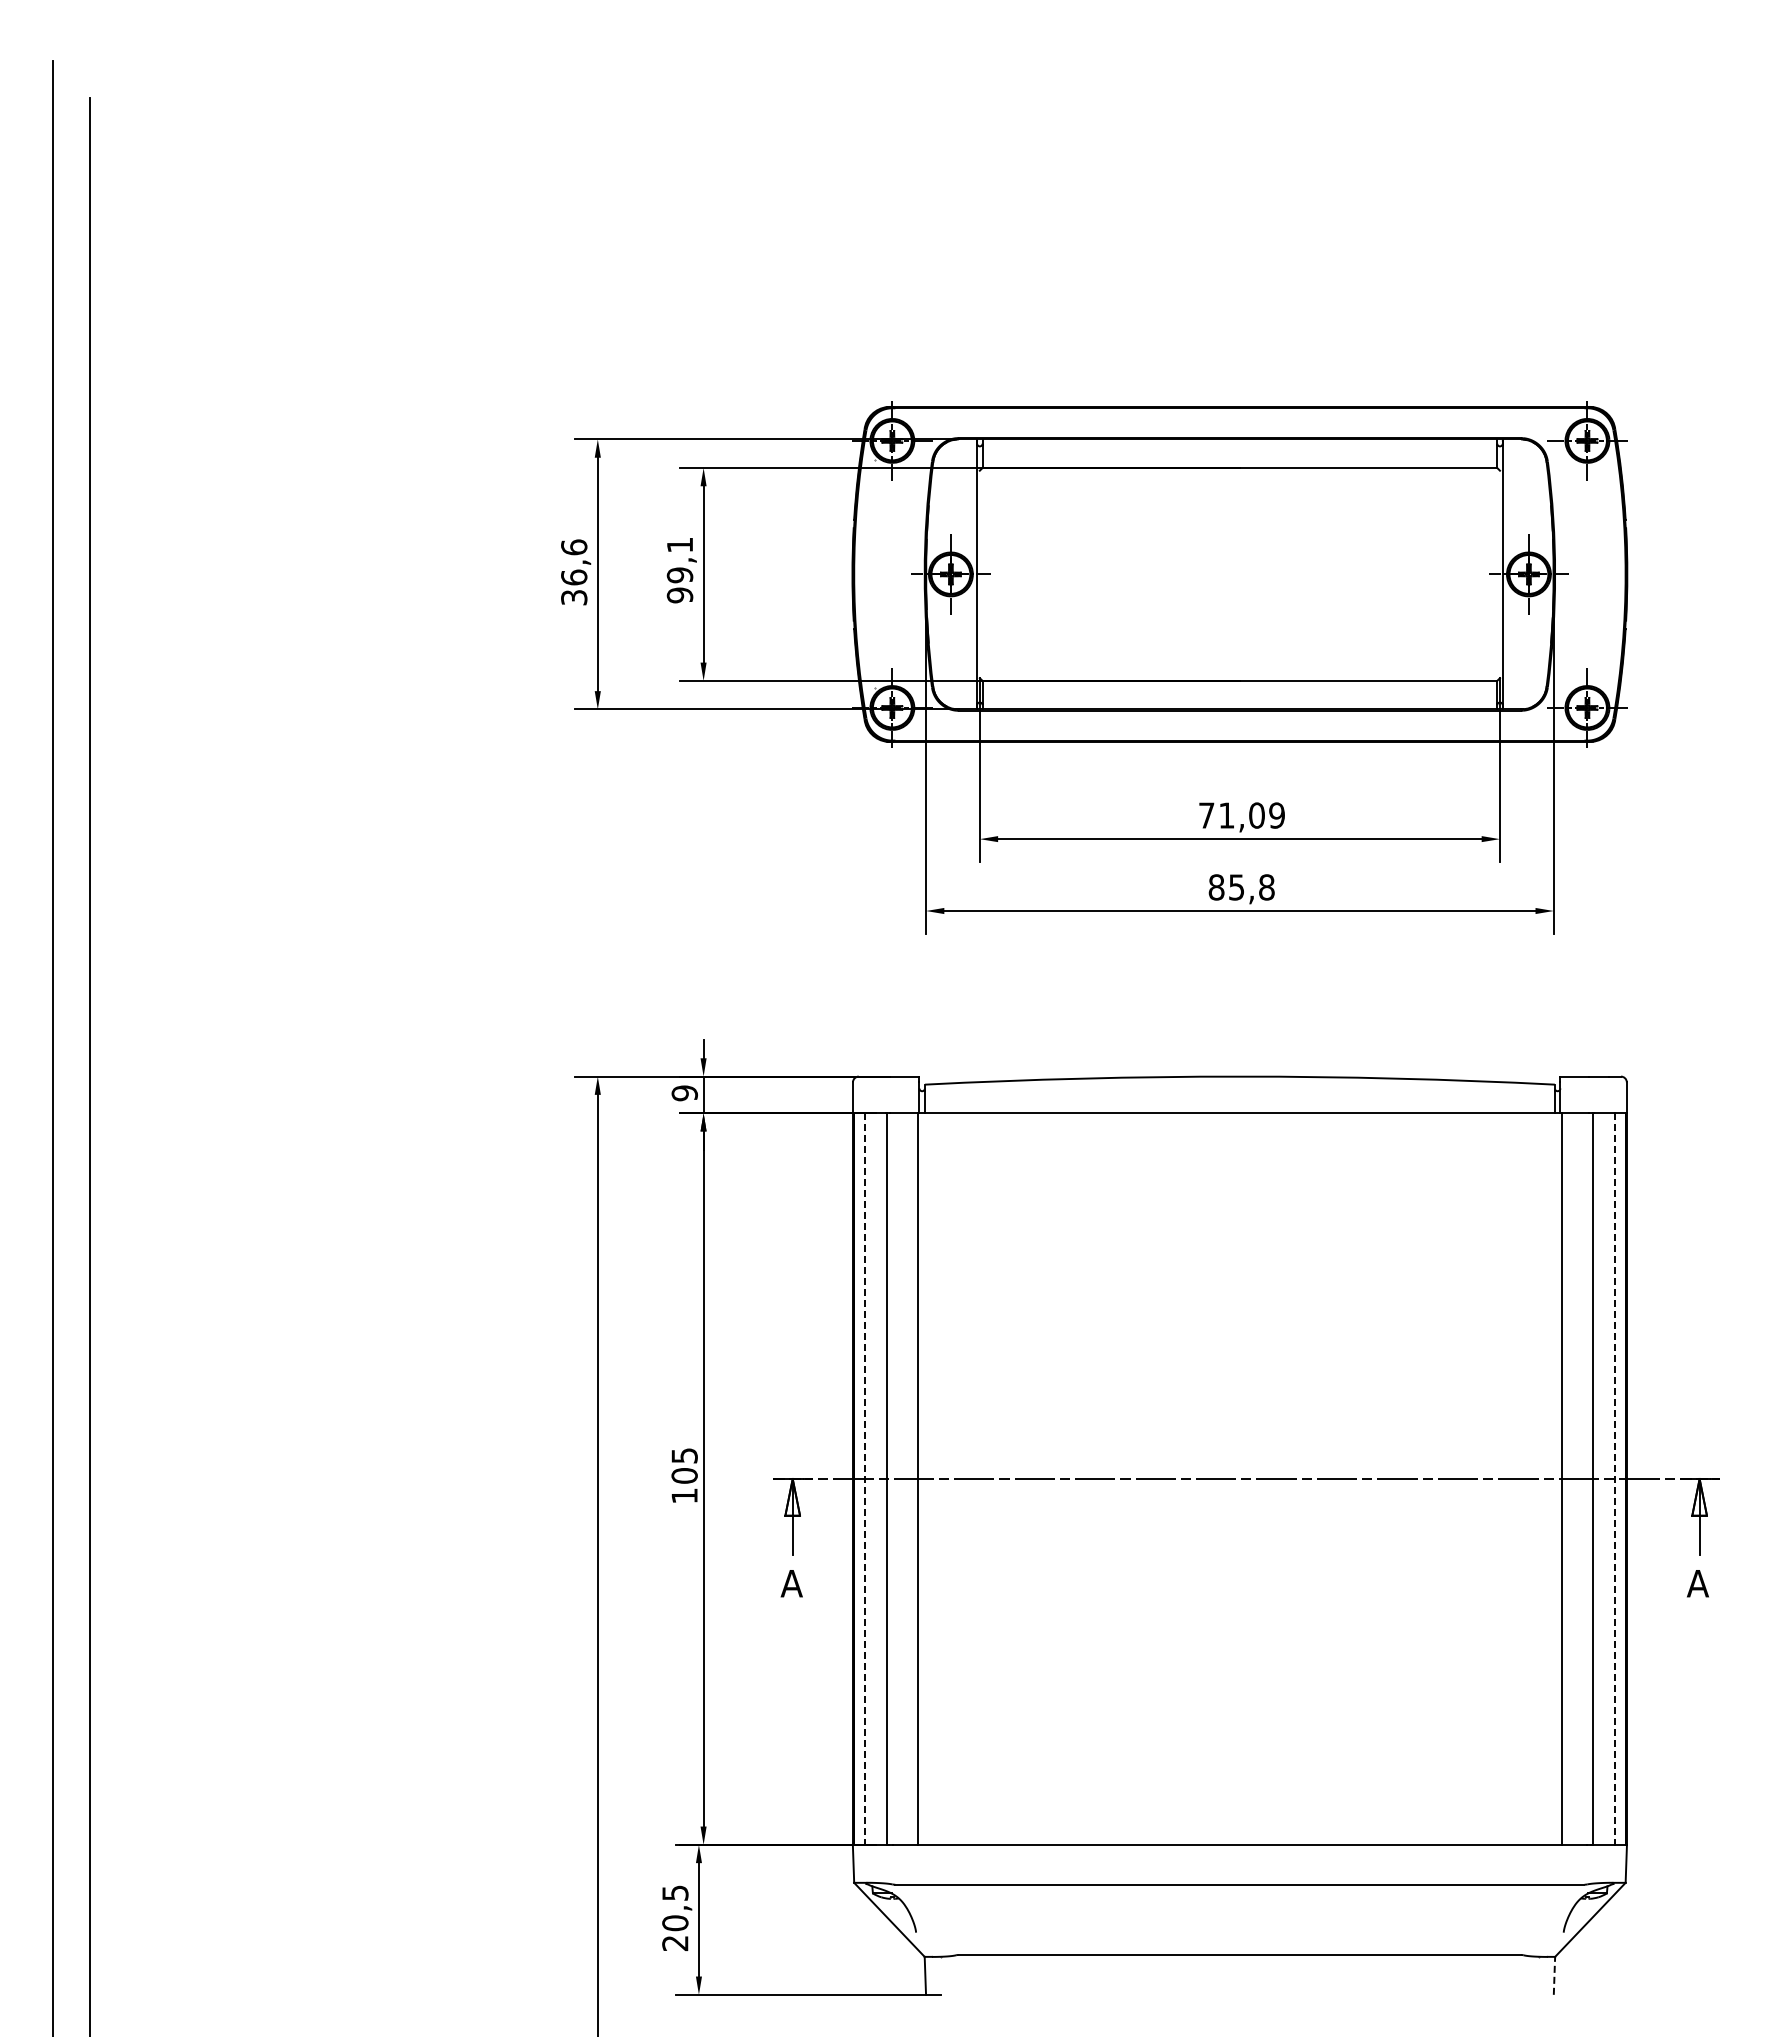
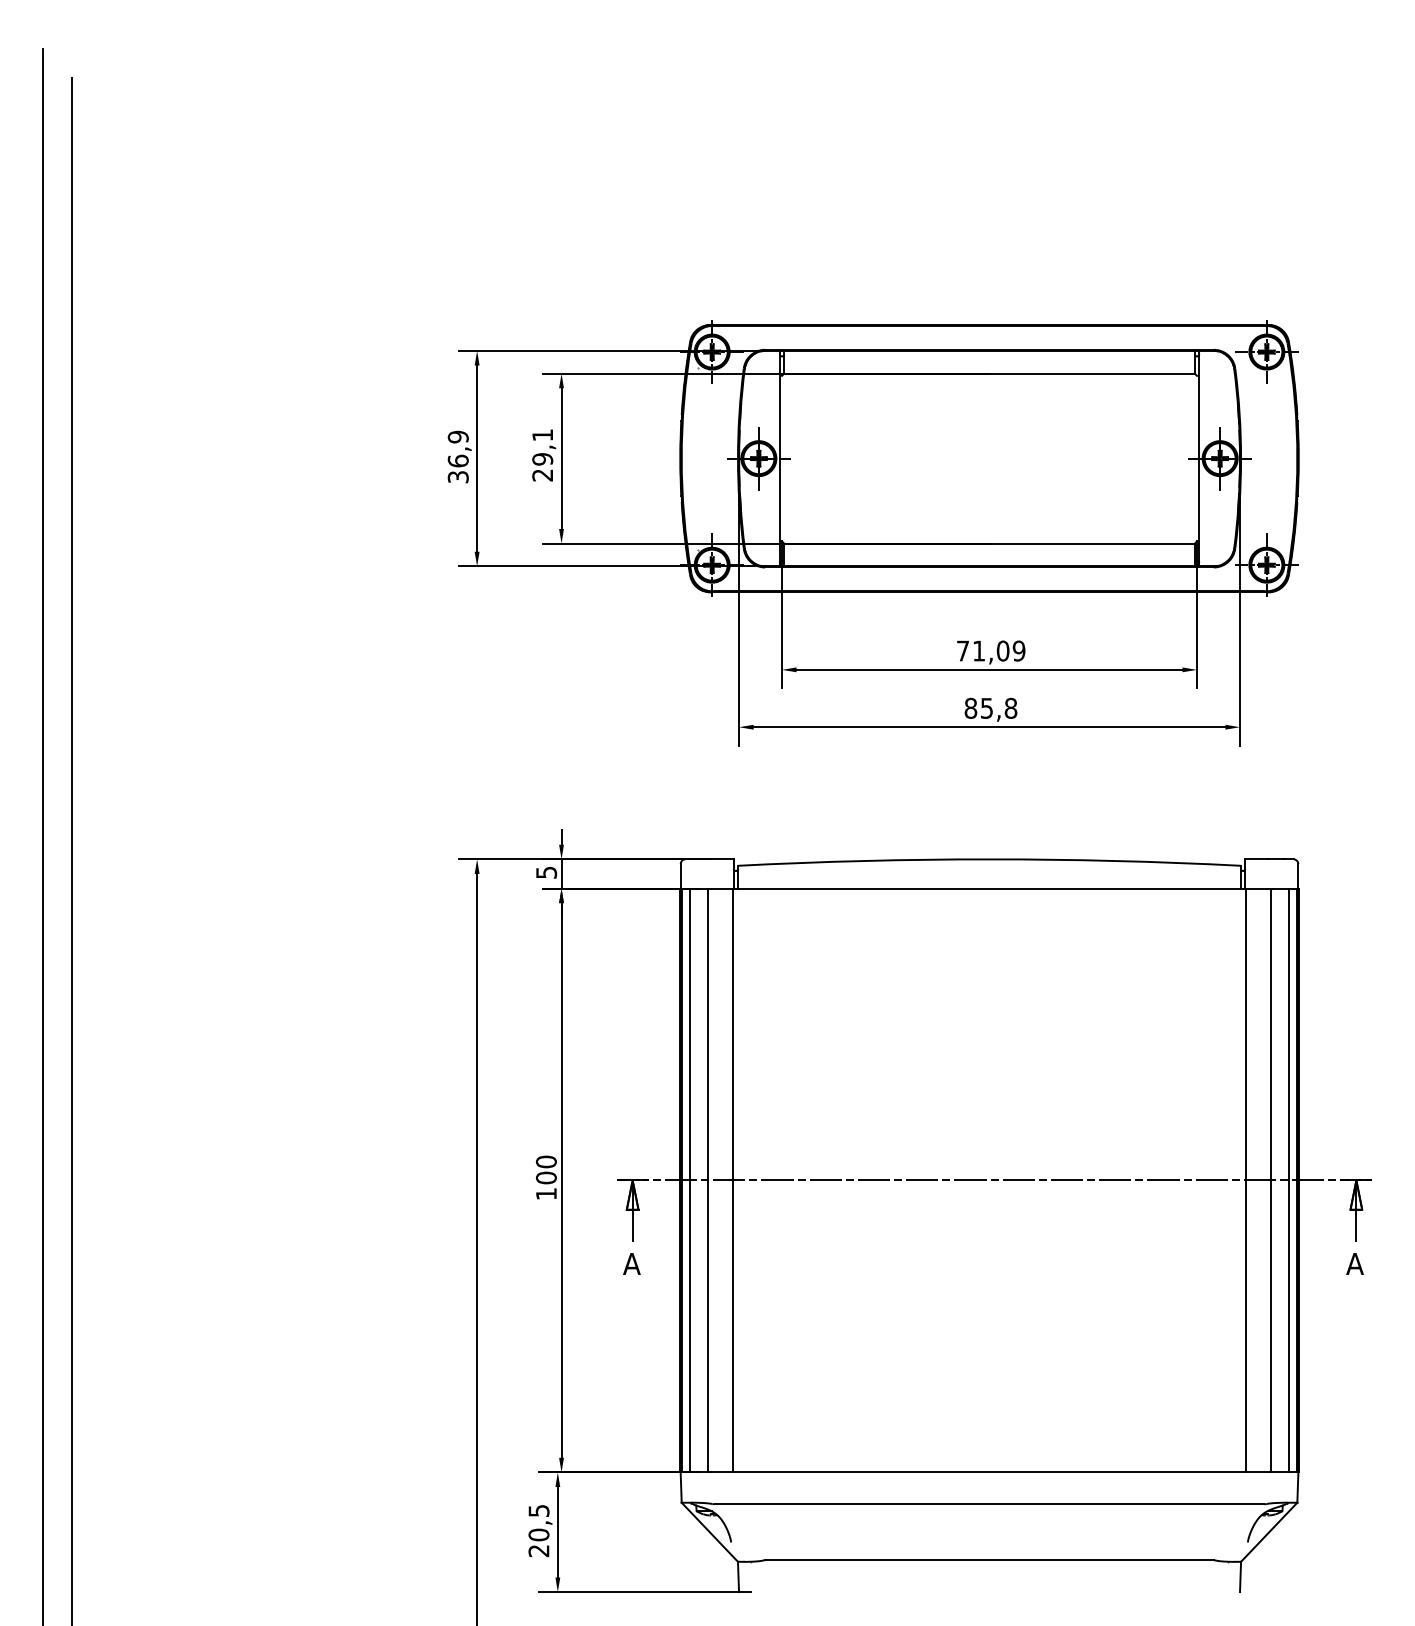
text: (574, 547) -> (458, 437), 36,6 -> 36,9
text: (680, 595) -> (543, 475), 99,1 -> 29,1
text: (684, 1093) -> (546, 872), 9 -> 5
text: (684, 1455) -> (546, 1161), 105 -> 100
line: (864, 1479) -> (689, 1180), dashed -> solid
line: (1615, 1479) -> (1289, 1180), dashed -> solid
line: (1554, 1975) -> (1240, 1576), dashed -> solid

